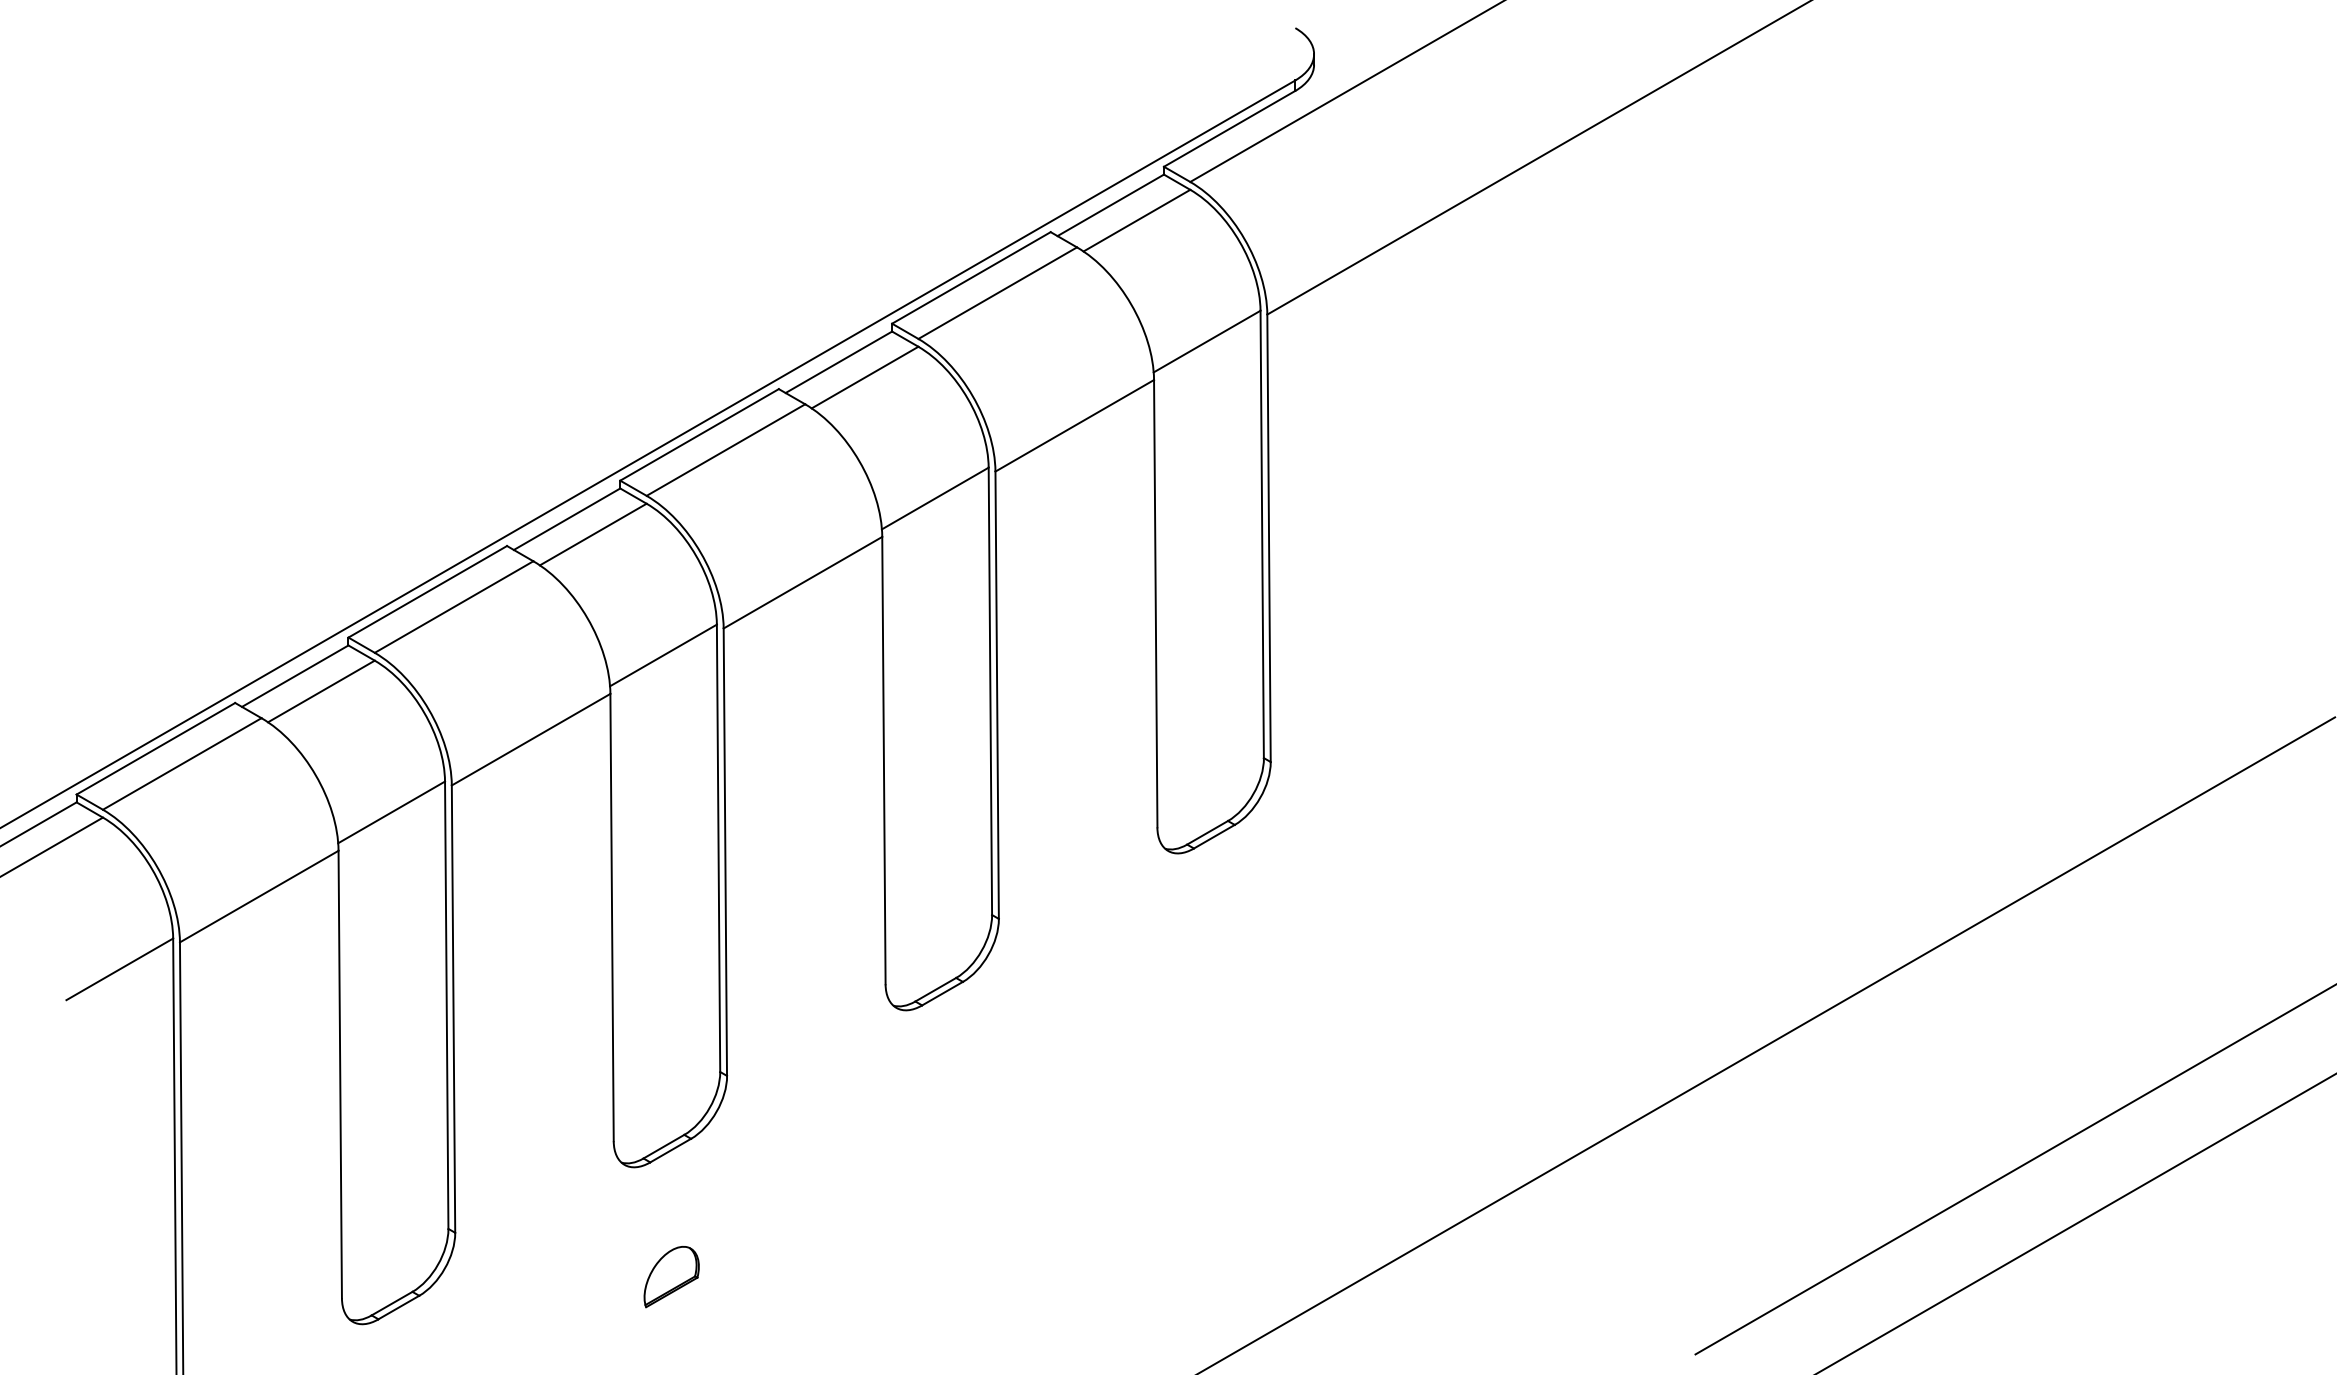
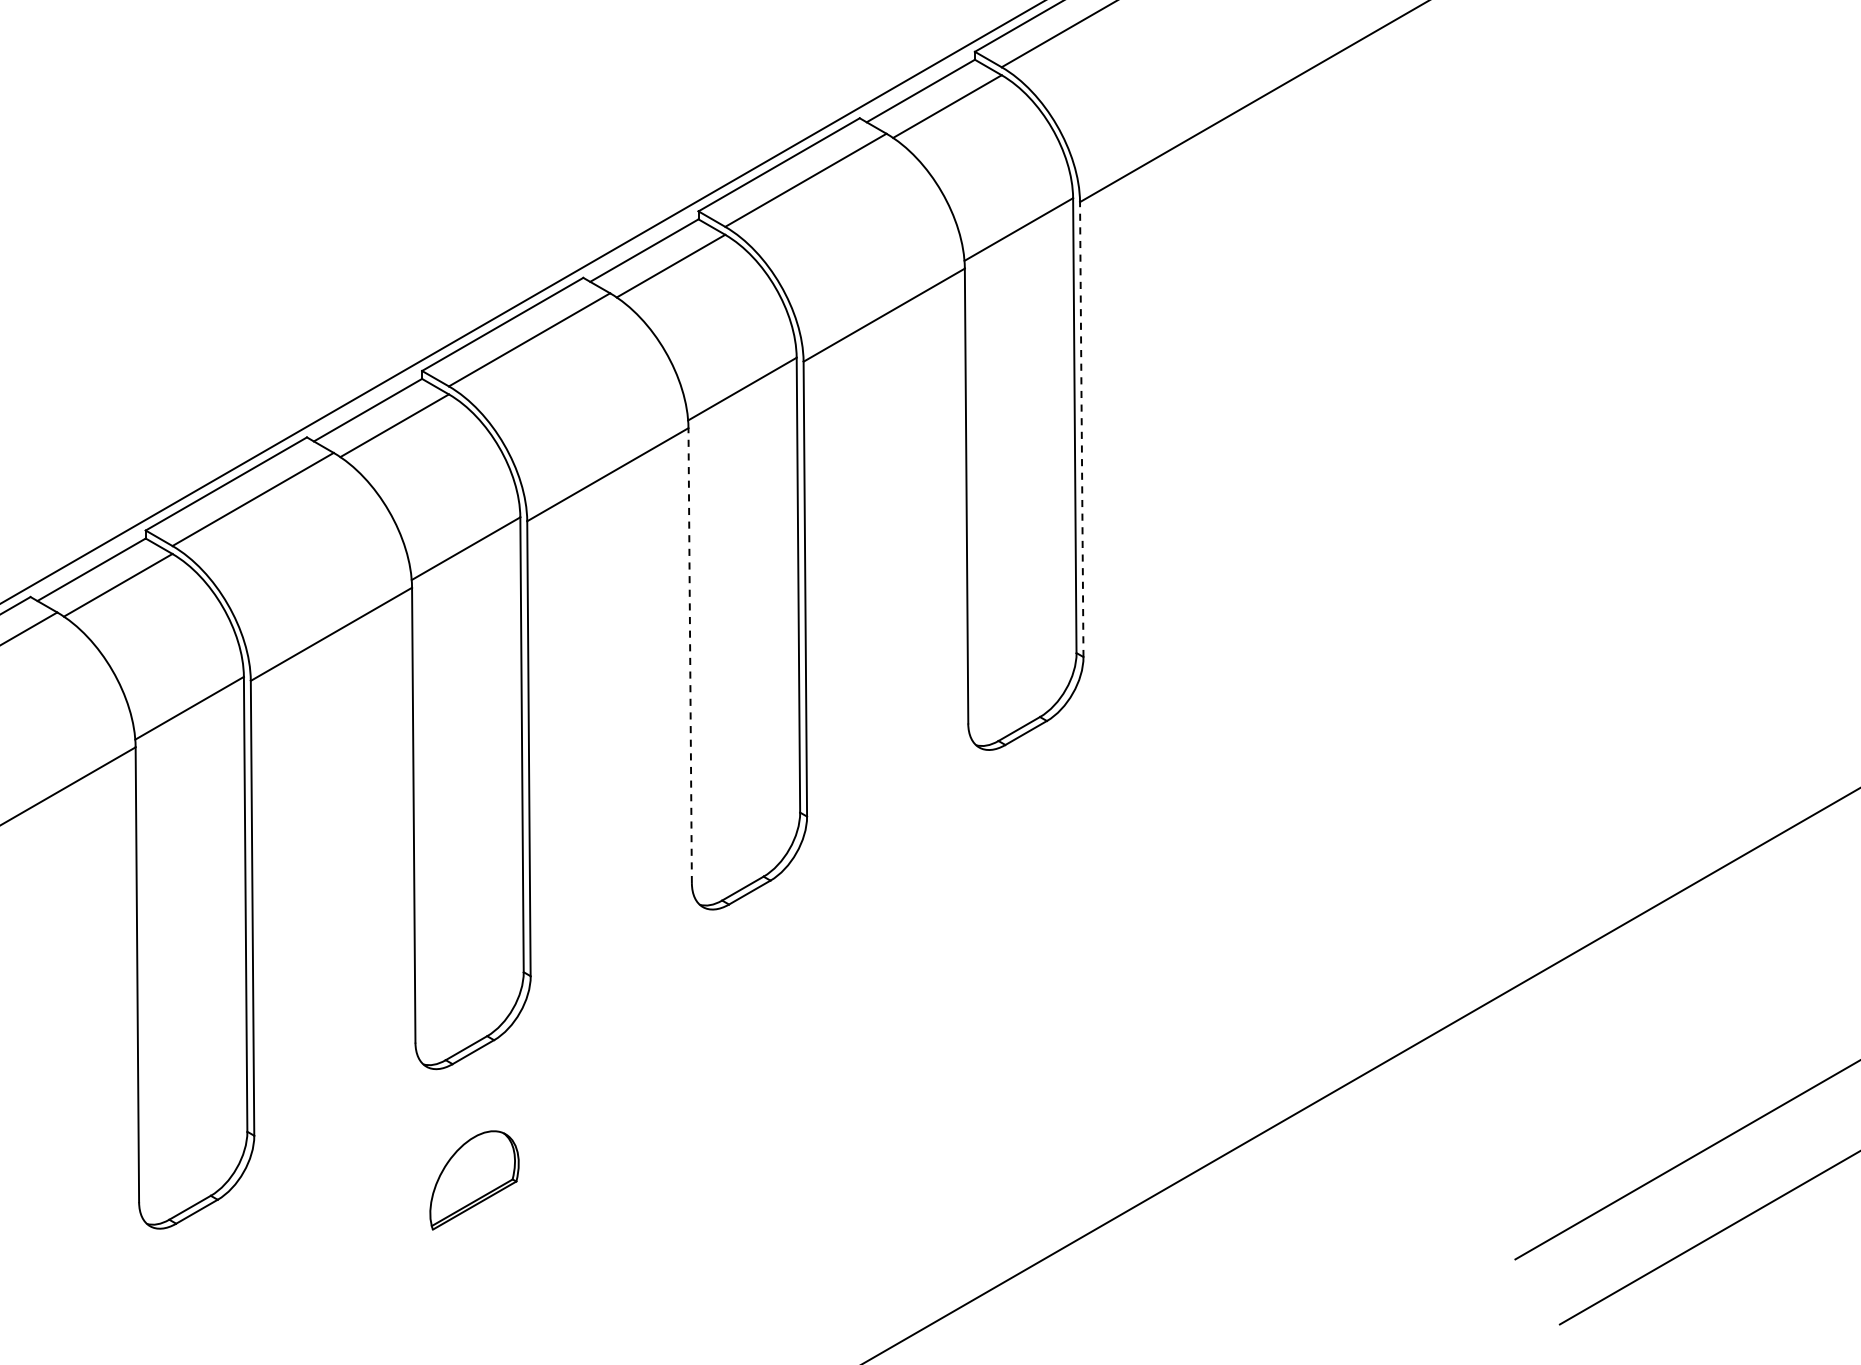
line: (1269, 538) -> (1082, 429), solid -> dashed
line: (883, 760) -> (689, 655), solid -> dashed
part: (671, 1277) -> (474, 1181), size x1.6

